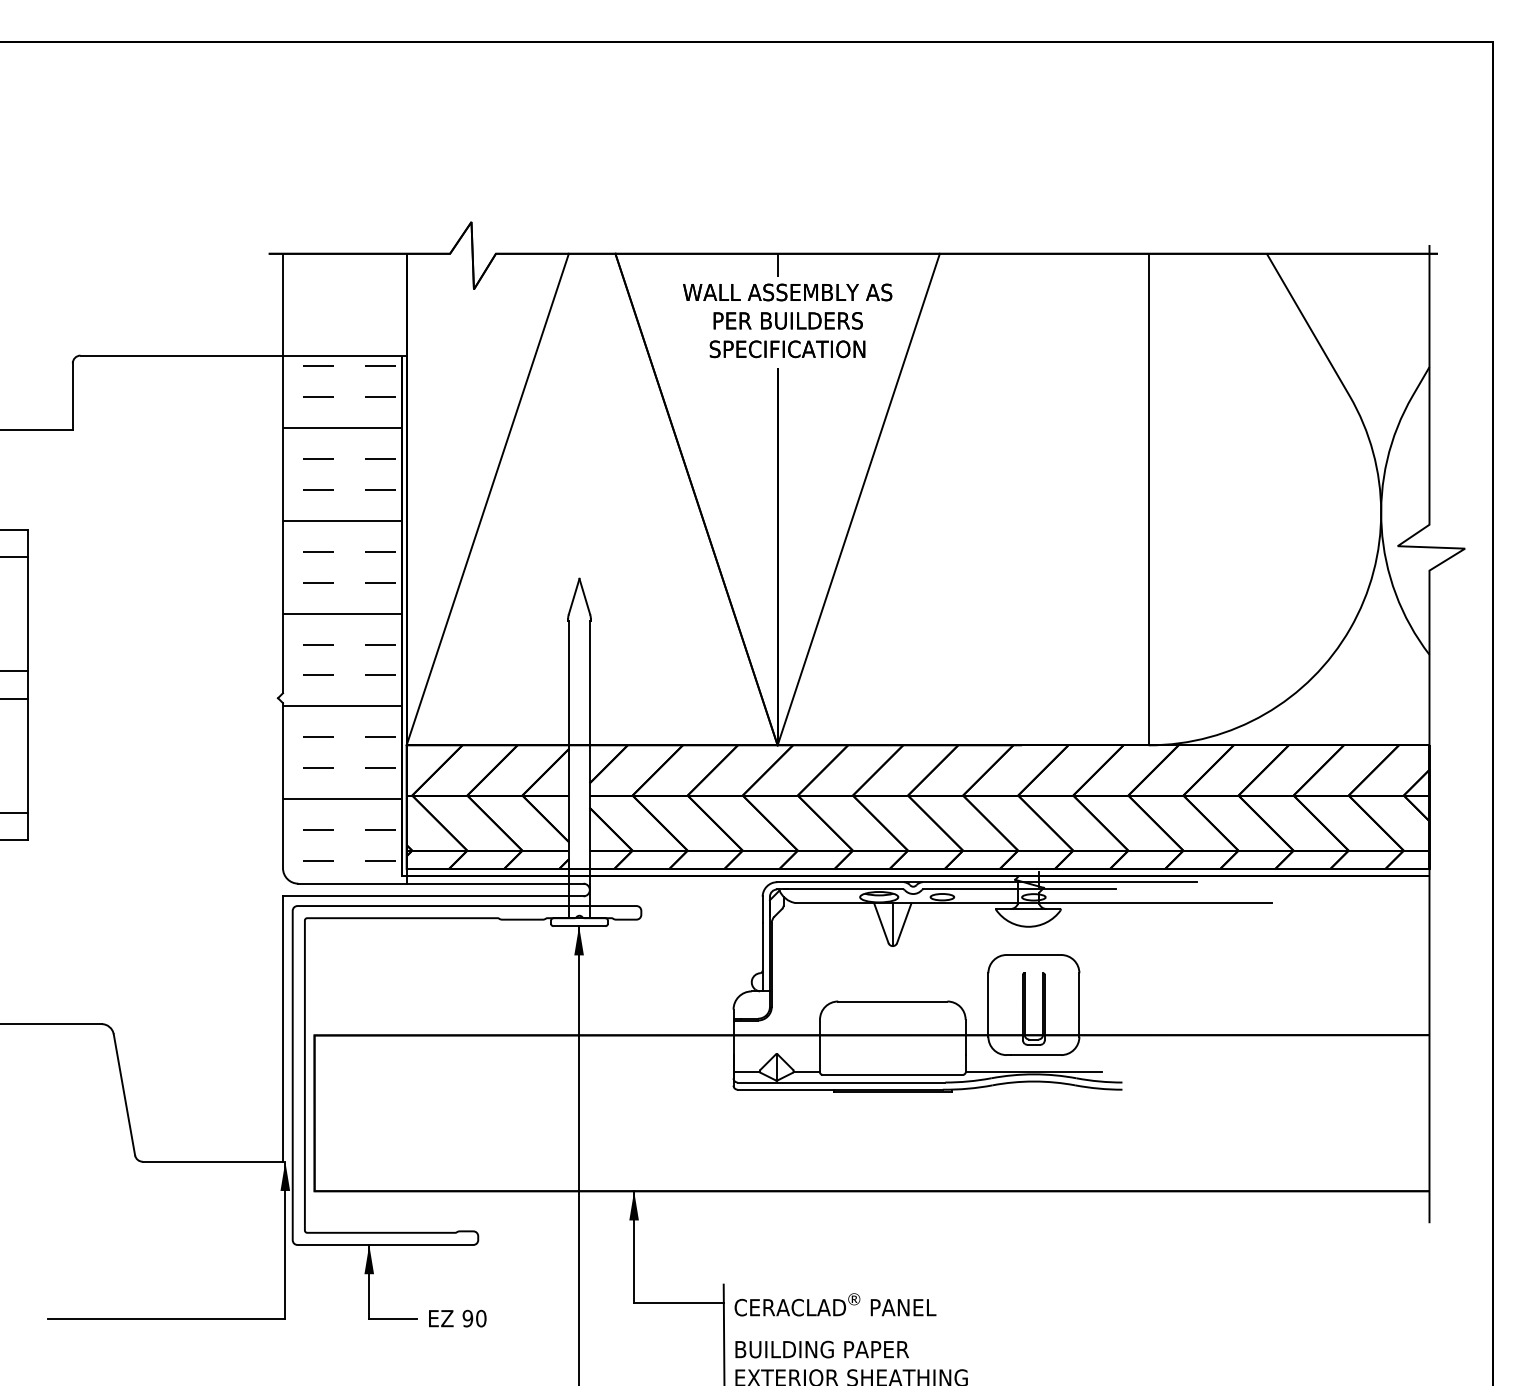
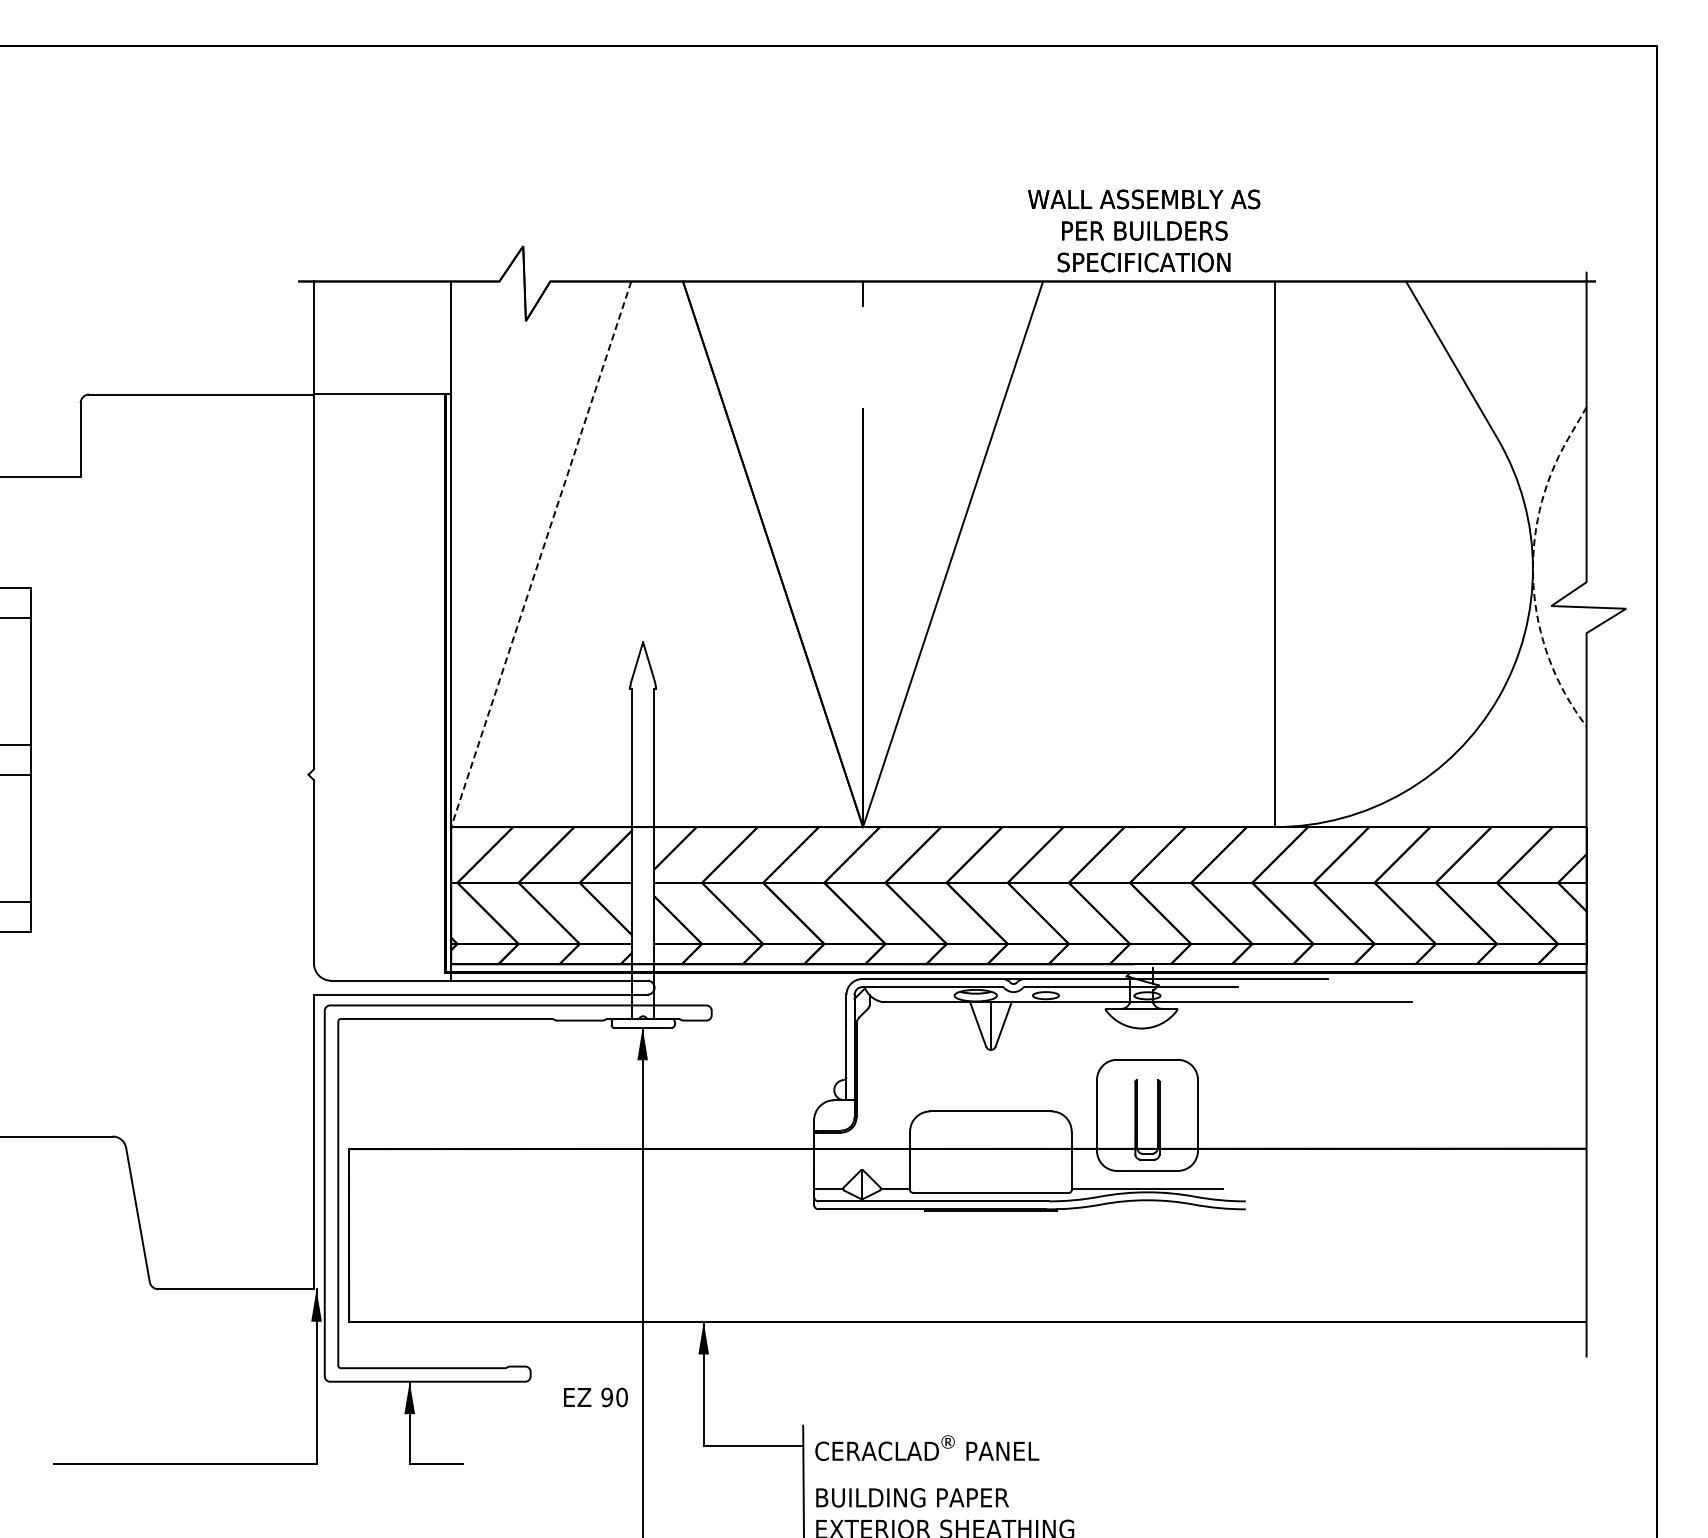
text: (787, 320) -> (1144, 230), moved
line: (487, 499) -> (541, 554), solid -> dashed
line: (1381, 511) -> (1533, 567), solid -> dashed
hatch: (342, 613) -> (379, 680), removed
text: (457, 1318) -> (595, 1397), moved

